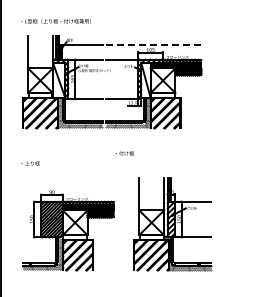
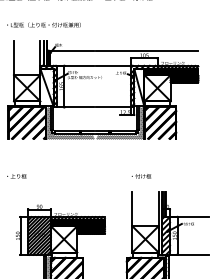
line: (153, 45) -> (147, 50), dashed -> solid
text: (124, 153) -> (141, 176), moved

